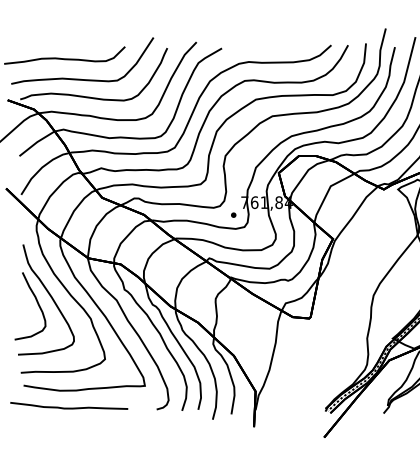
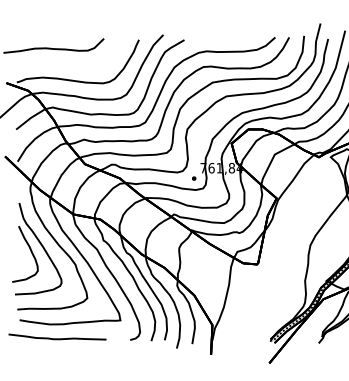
curve: (82, 79) -> (68, 65), removed

